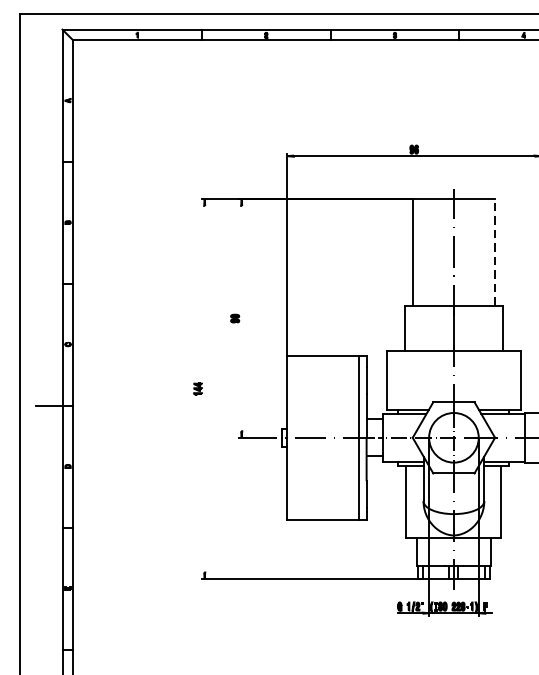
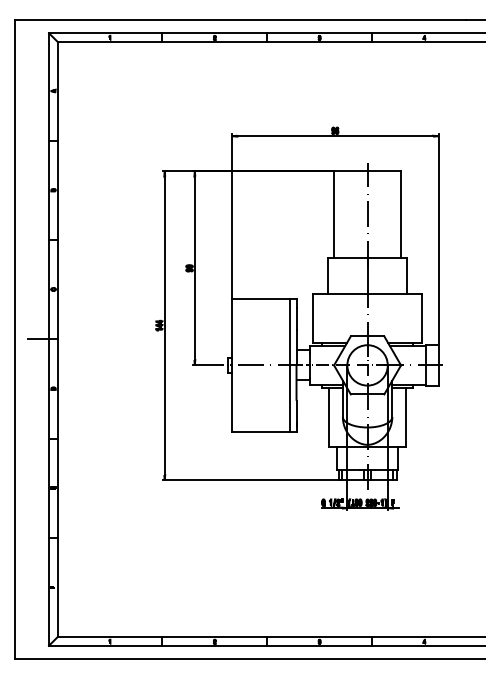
line: (494, 252) -> (400, 214), dashed -> solid
line: (241, 318) -> (194, 268), added
line: (204, 388) -> (164, 325), added

